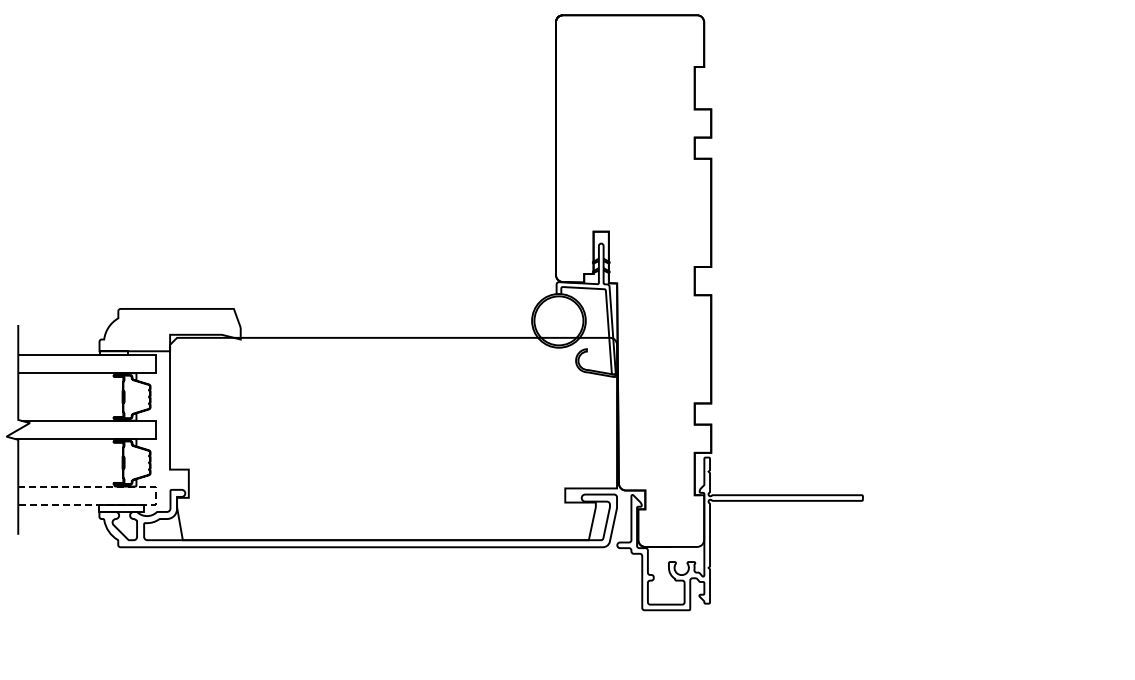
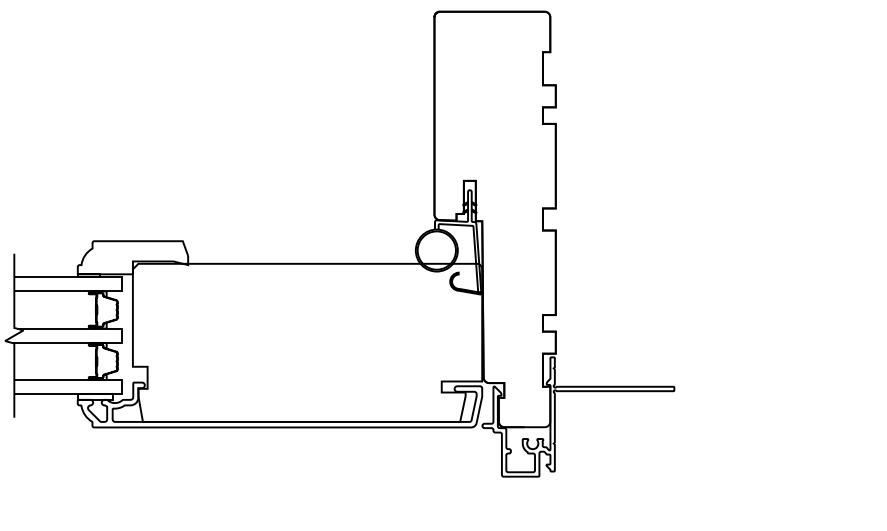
line: (155, 496) -> (121, 387), dashed -> solid

